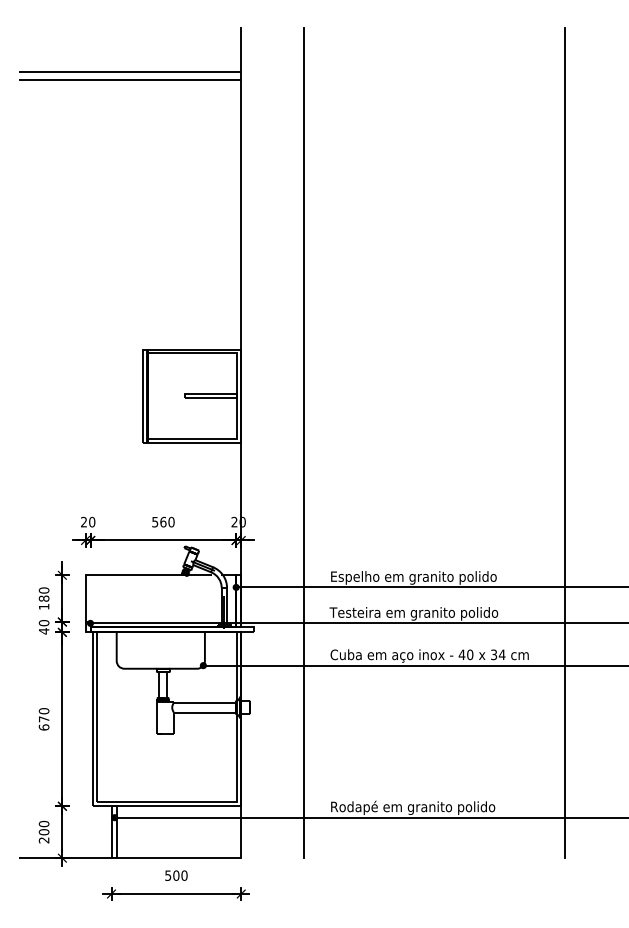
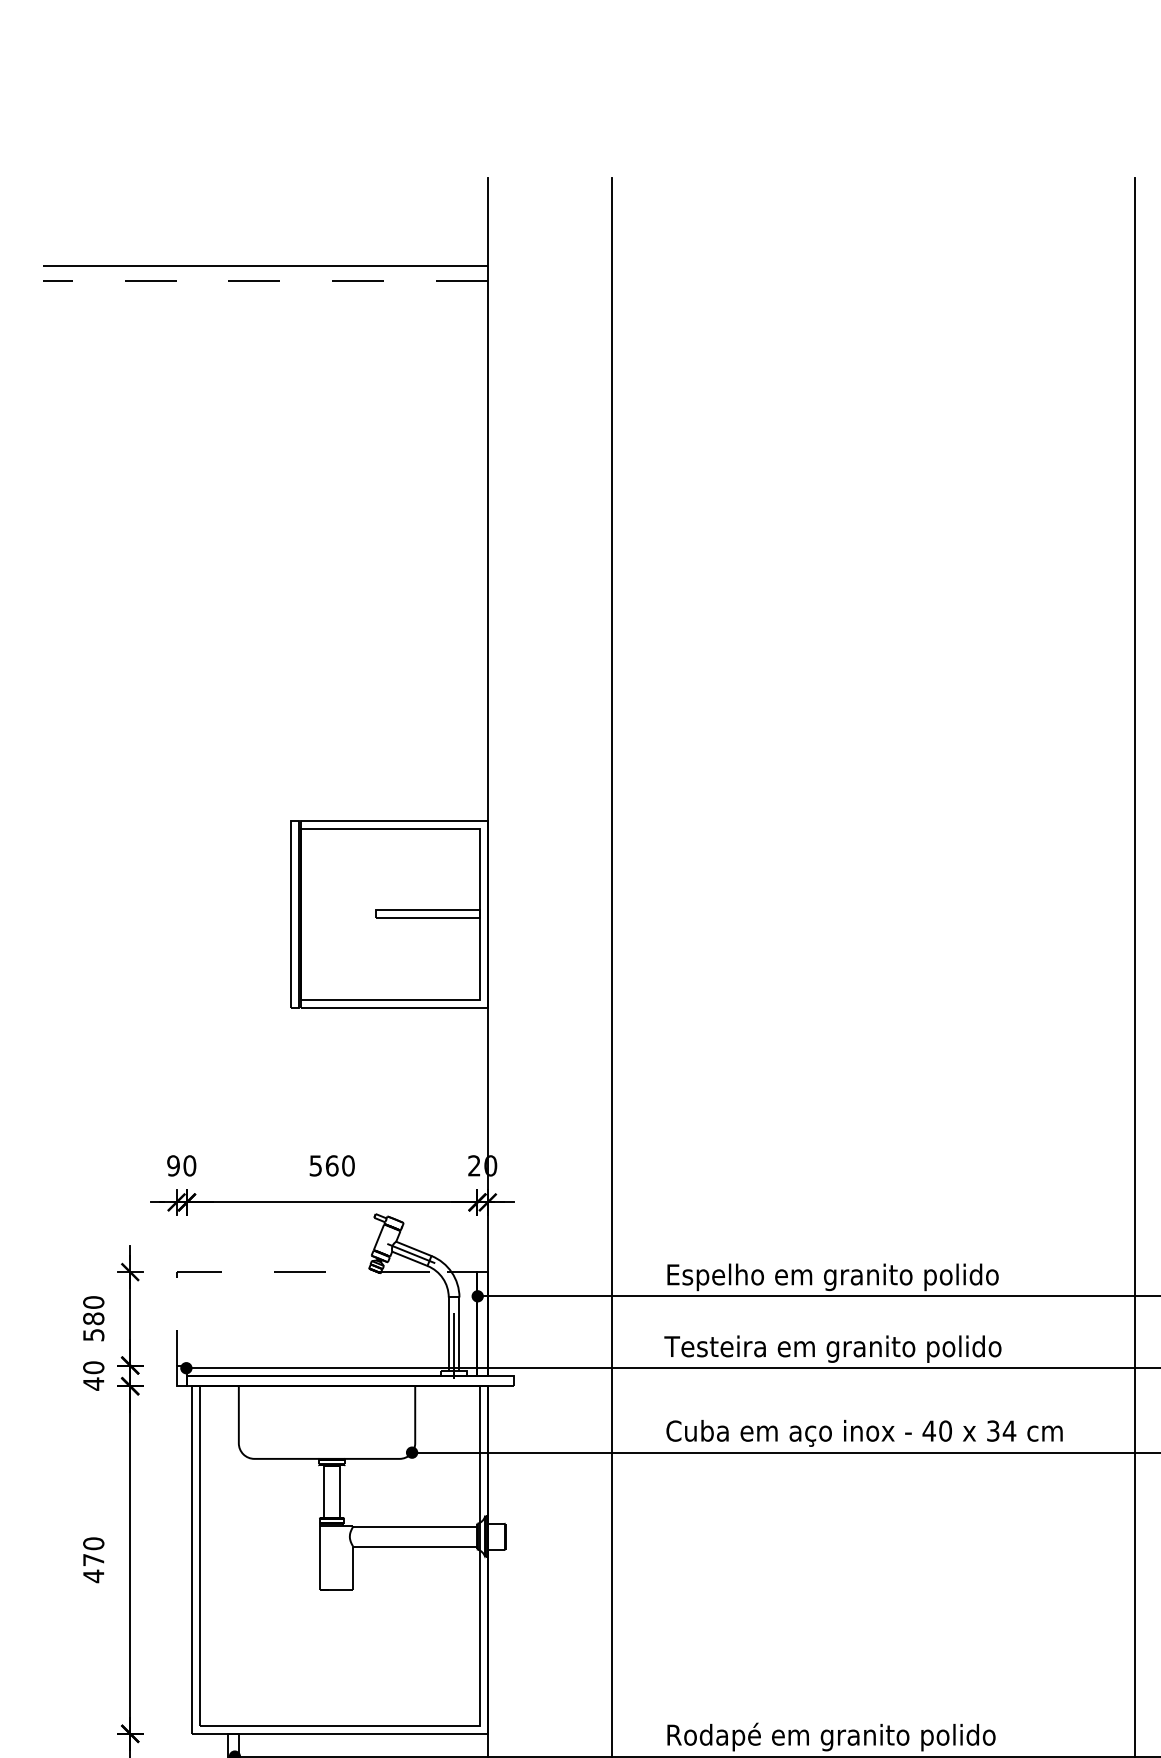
line: (129, 79) -> (264, 280), solid -> dashed
text: (83, 522) -> (172, 1166), 20 -> 90
line: (124, 575) -> (254, 1272), solid -> dashed
text: (44, 606) -> (94, 1334), 180 -> 580
text: (43, 727) -> (92, 1576), 670 -> 470

